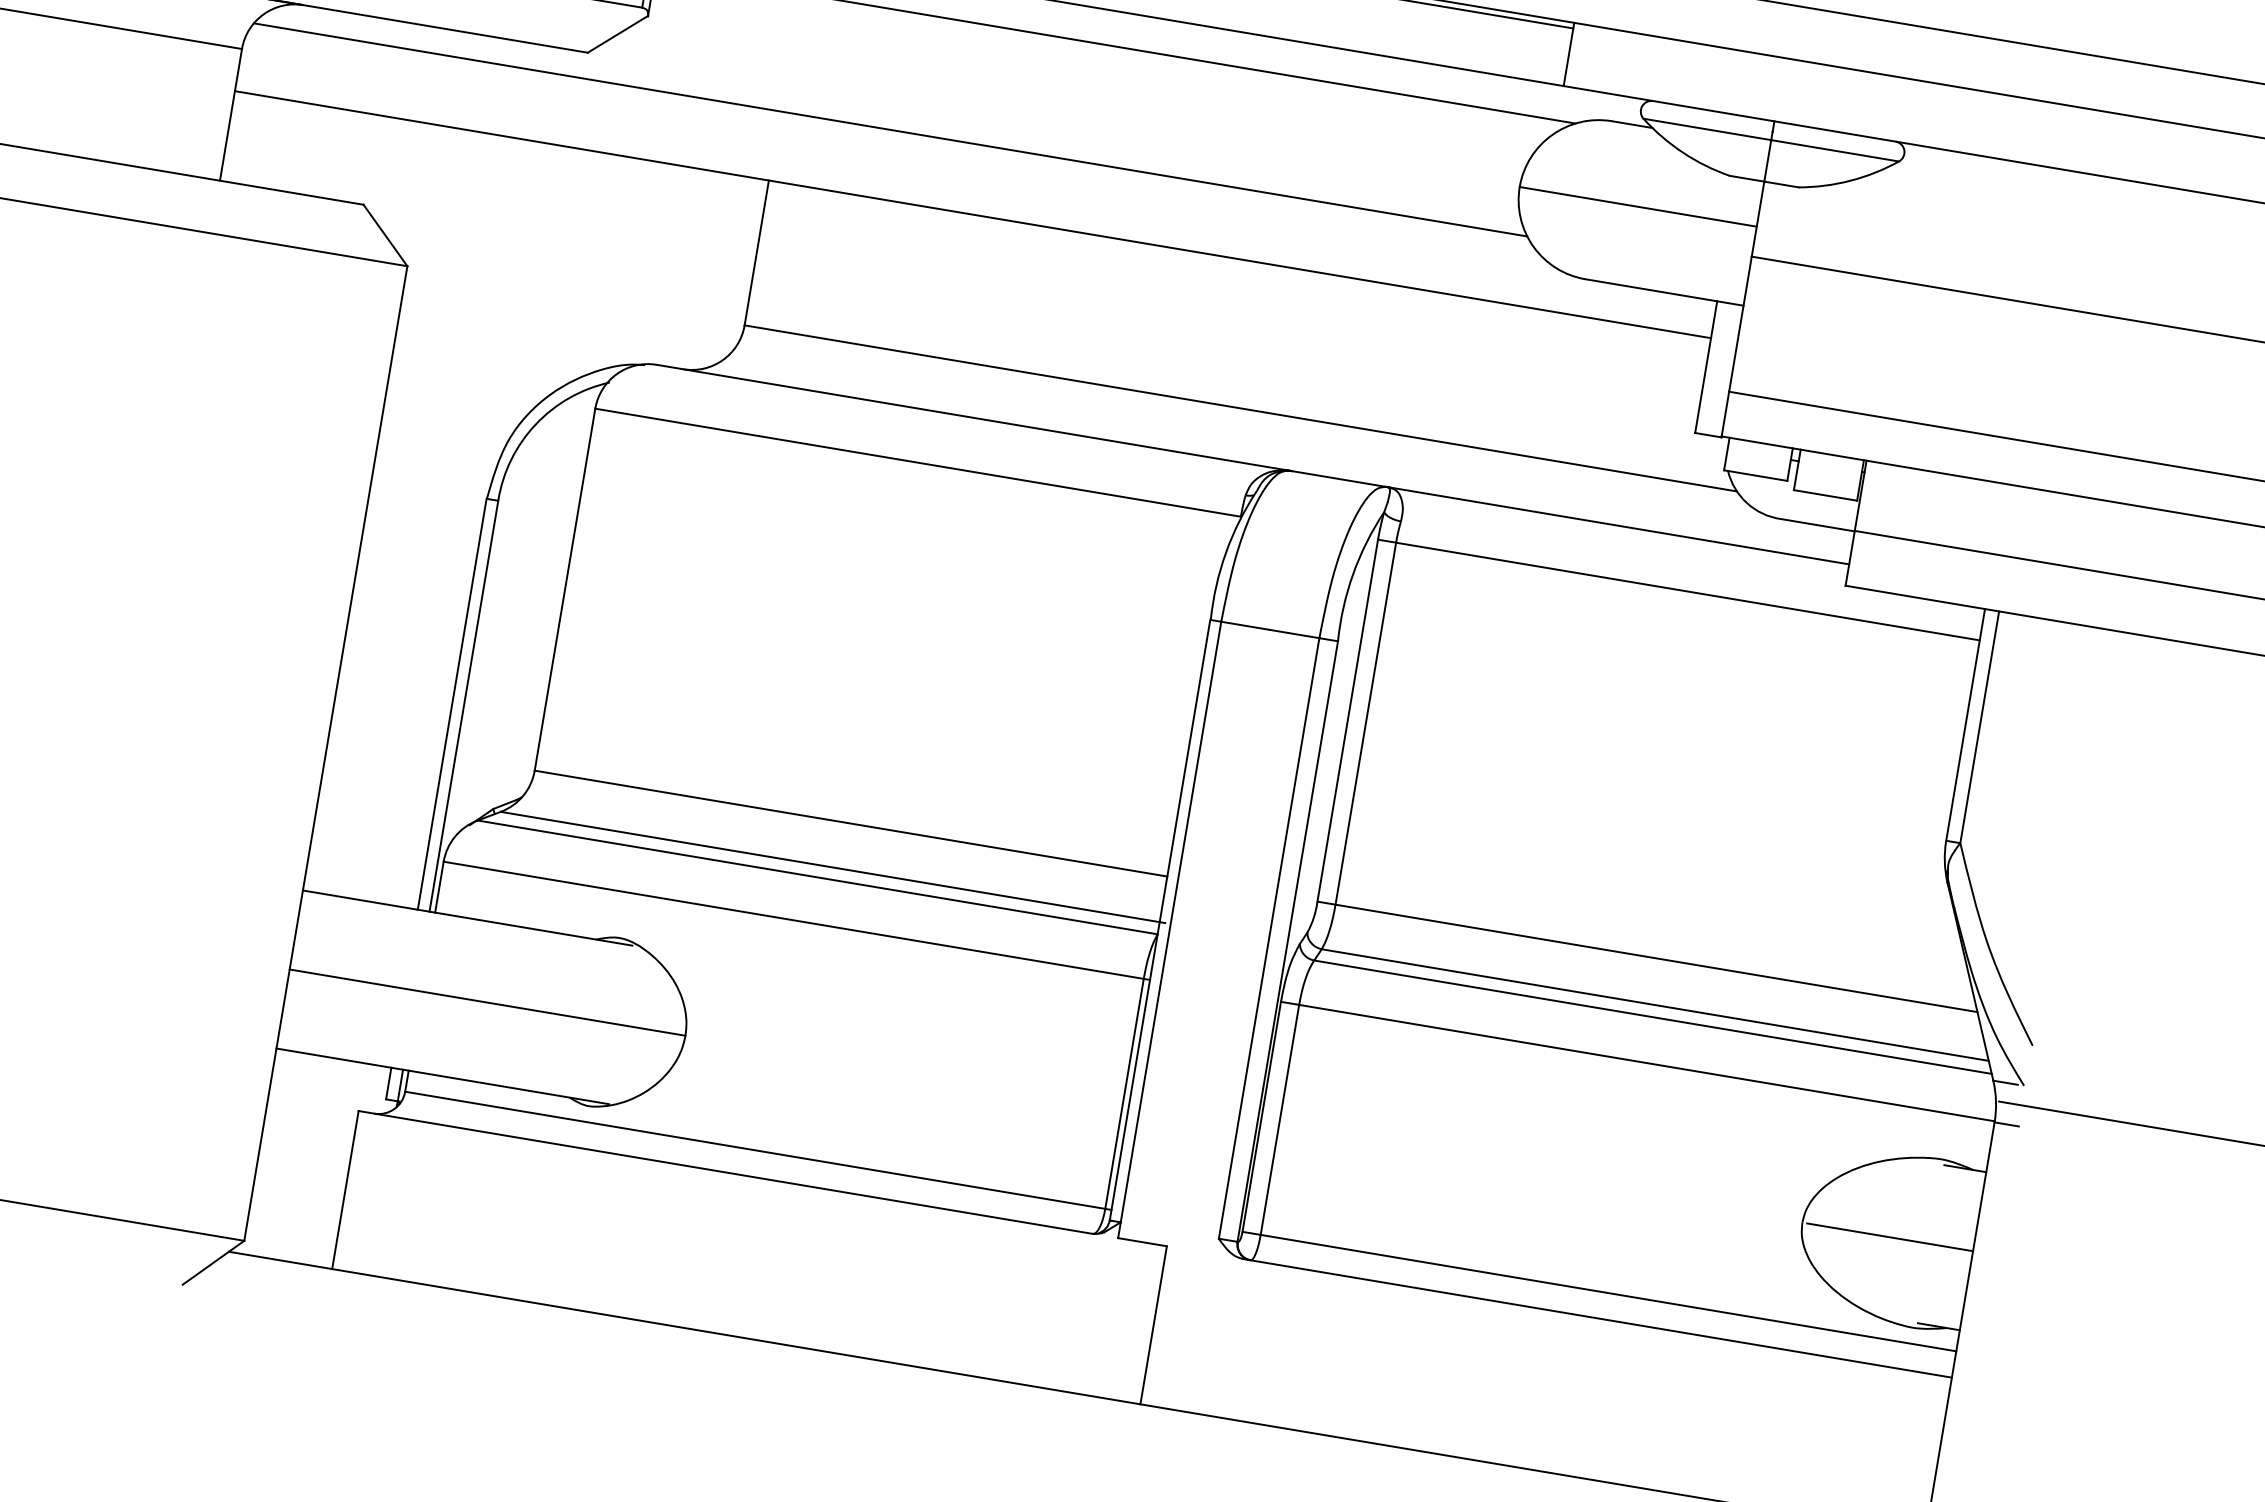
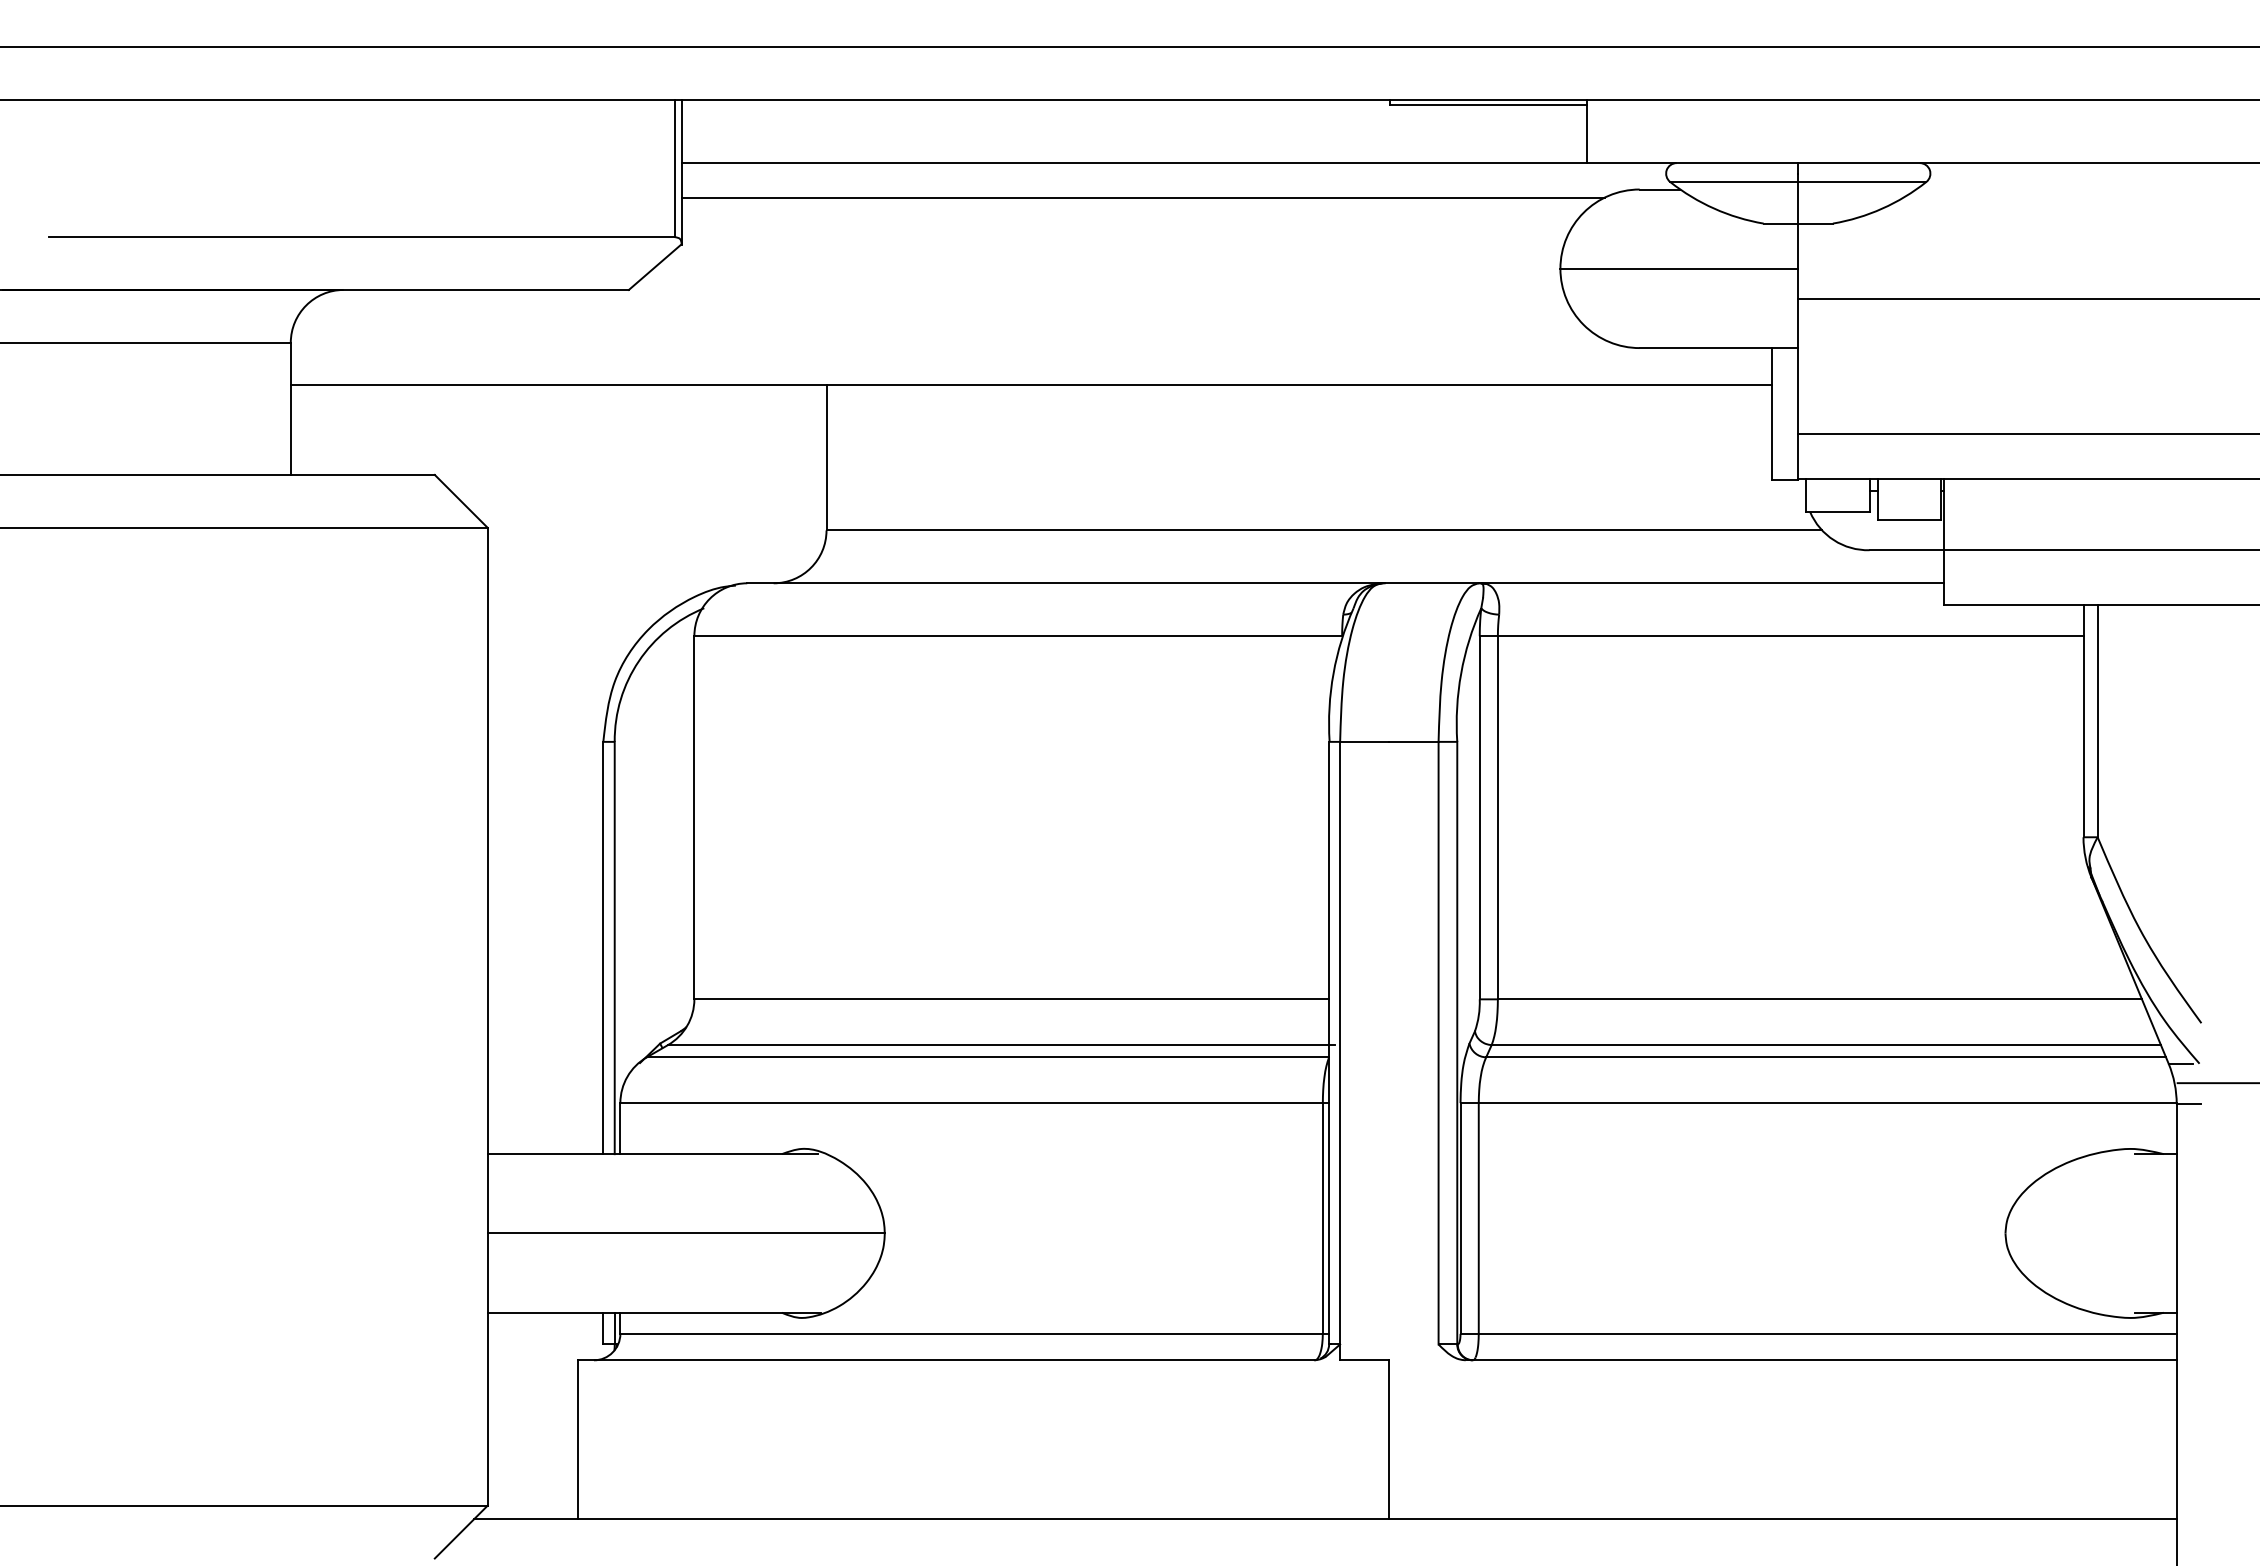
line: (890, 129) -> (936, 315), removed
line: (1890, 1237) -> (2093, 1233), removed

